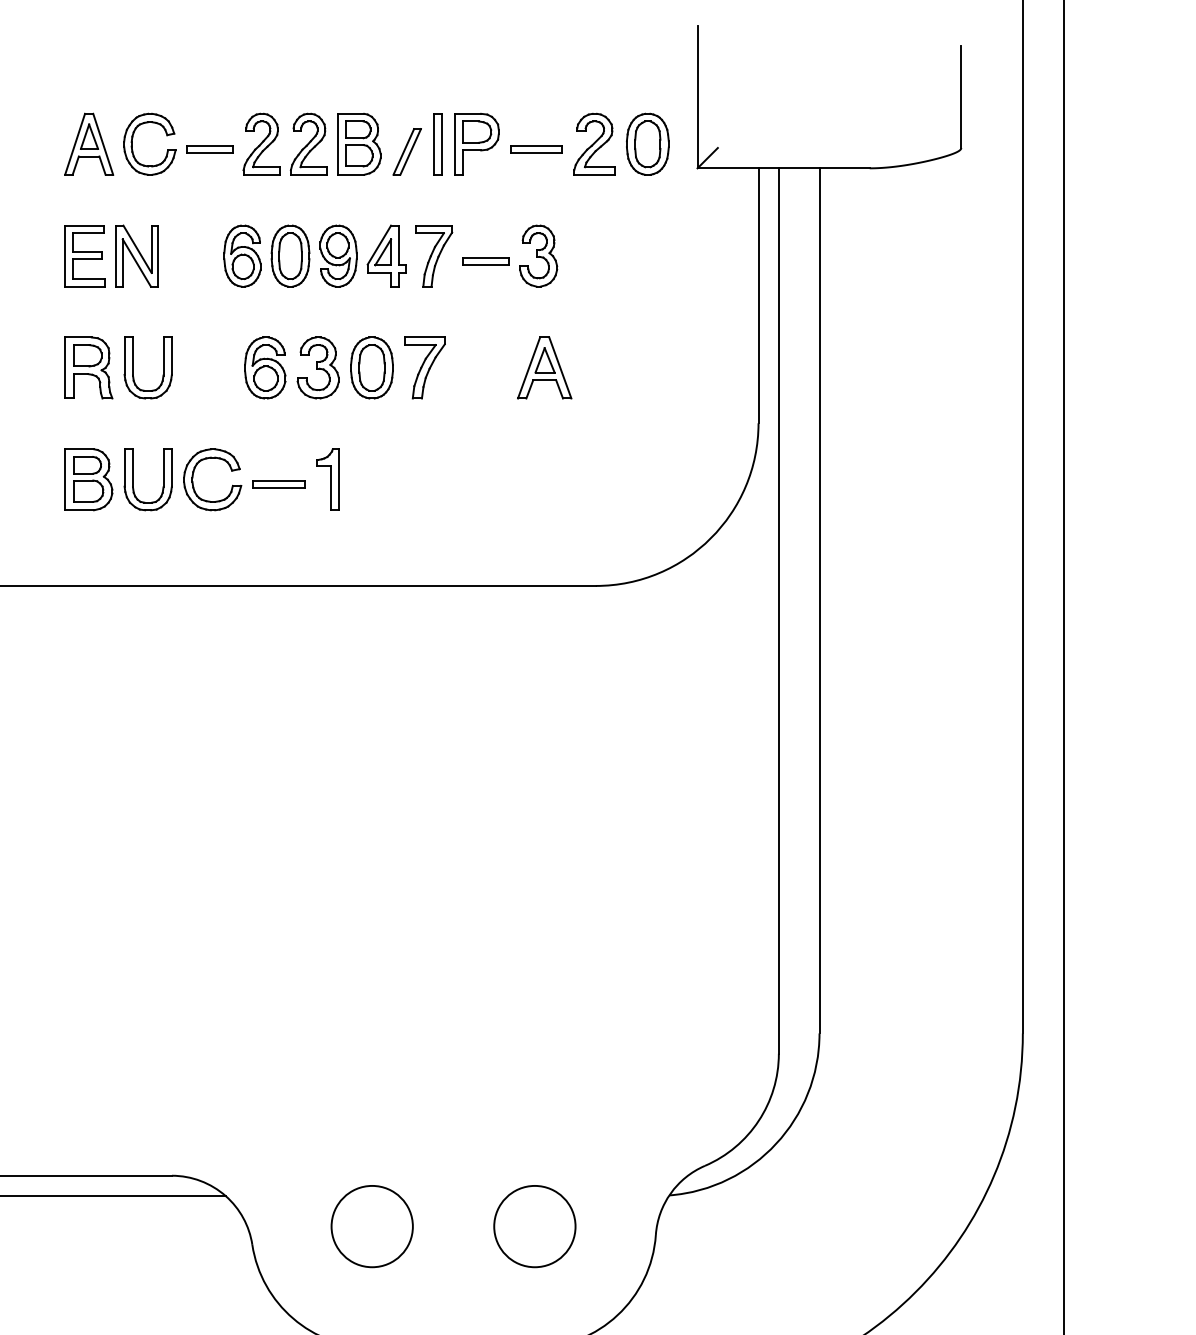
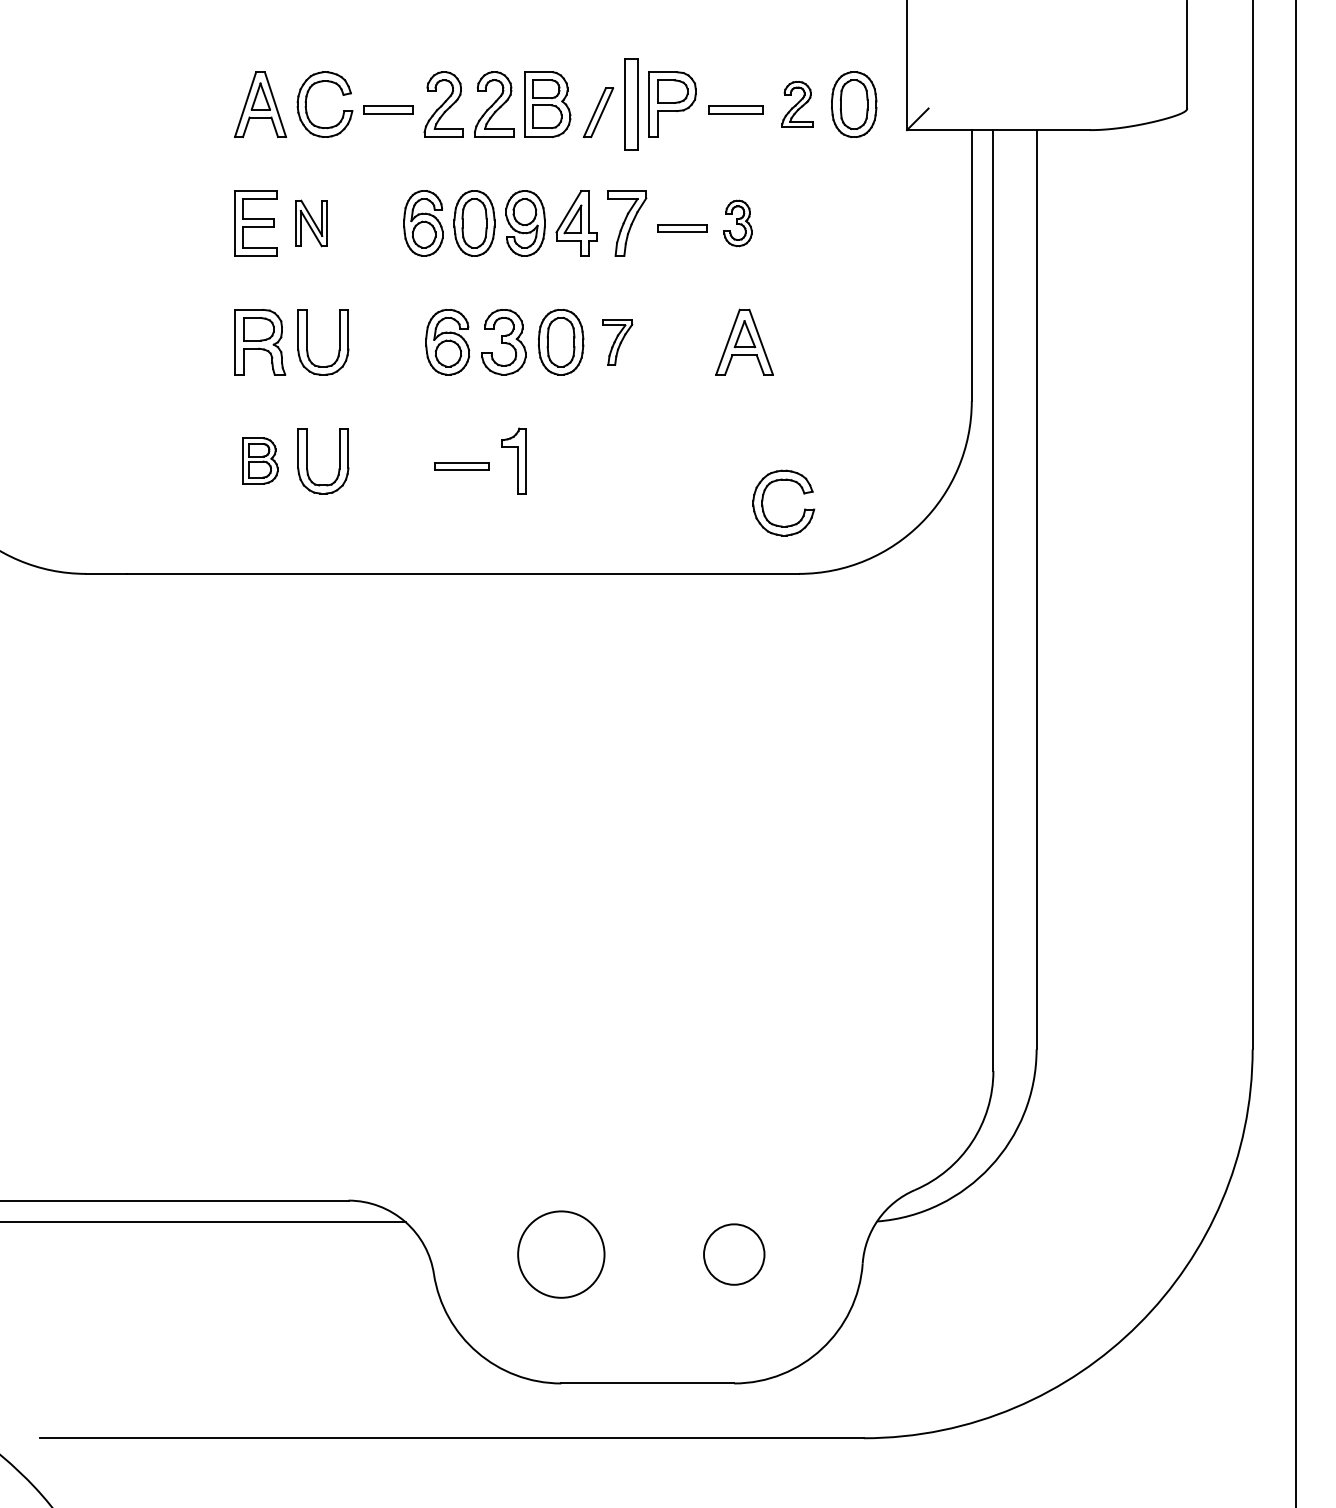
part: (438, 144) -> (631, 104), size x1.4
part: (594, 144) -> (797, 104), size x0.7
part: (137, 256) -> (311, 223), size x0.7
part: (538, 256) -> (737, 223), size x0.7
part: (425, 368) -> (617, 342), size x0.7
part: (193, 478) -> (763, 501), moved
part: (89, 479) -> (260, 460), size x0.7
circle: (535, 1226) -> (734, 1254), size x0.7

